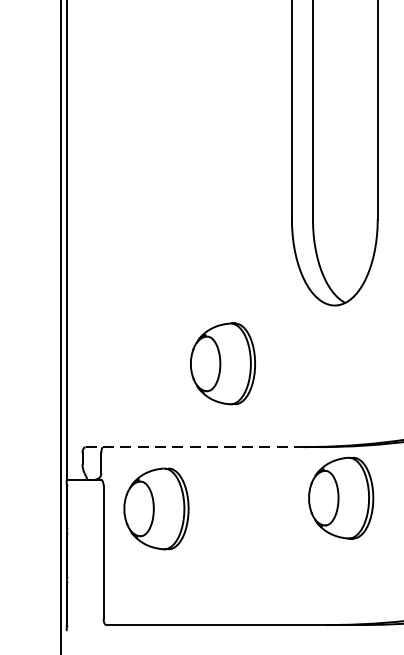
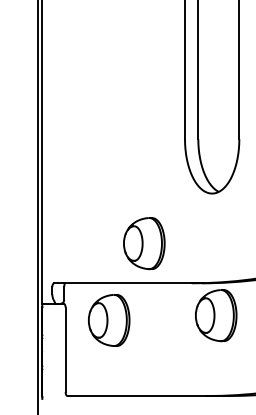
part: (223, 363) -> (144, 243), moved
line: (194, 447) -> (123, 283), dashed -> solid
part: (157, 509) -> (109, 320), moved

